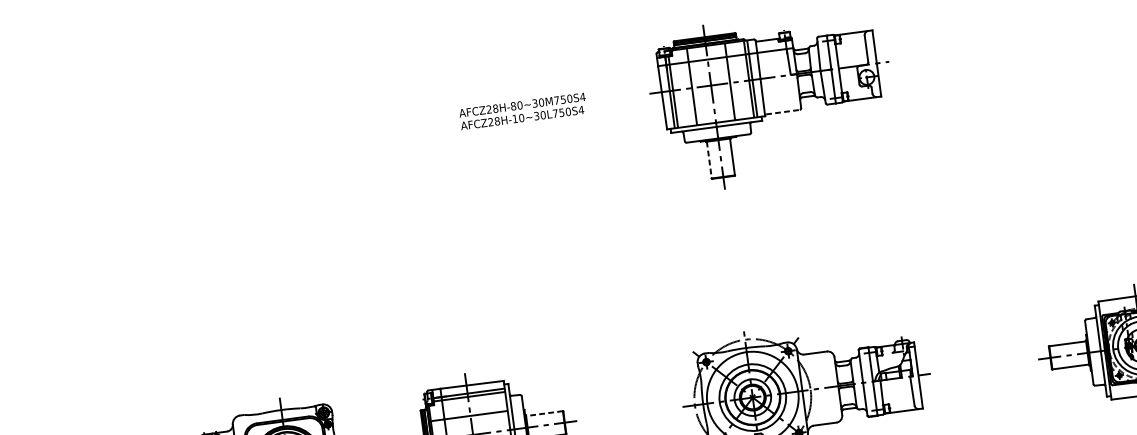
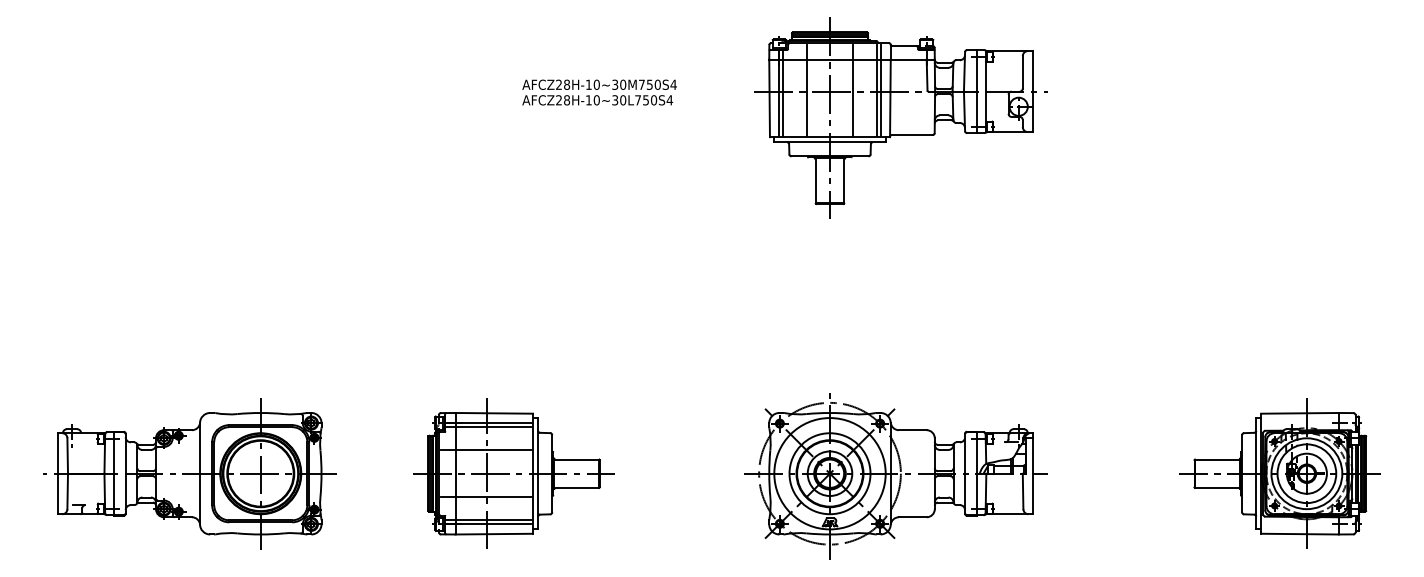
text: (513, 106) -> (588, 84), AFCZ28H-80~30M750S4 -> AFCZ28H-10~30M750S4
line: (783, 112) -> (912, 135), dashed -> solid
line: (709, 159) -> (815, 180), dashed -> solid
line: (544, 413) -> (576, 459), dashed -> solid

